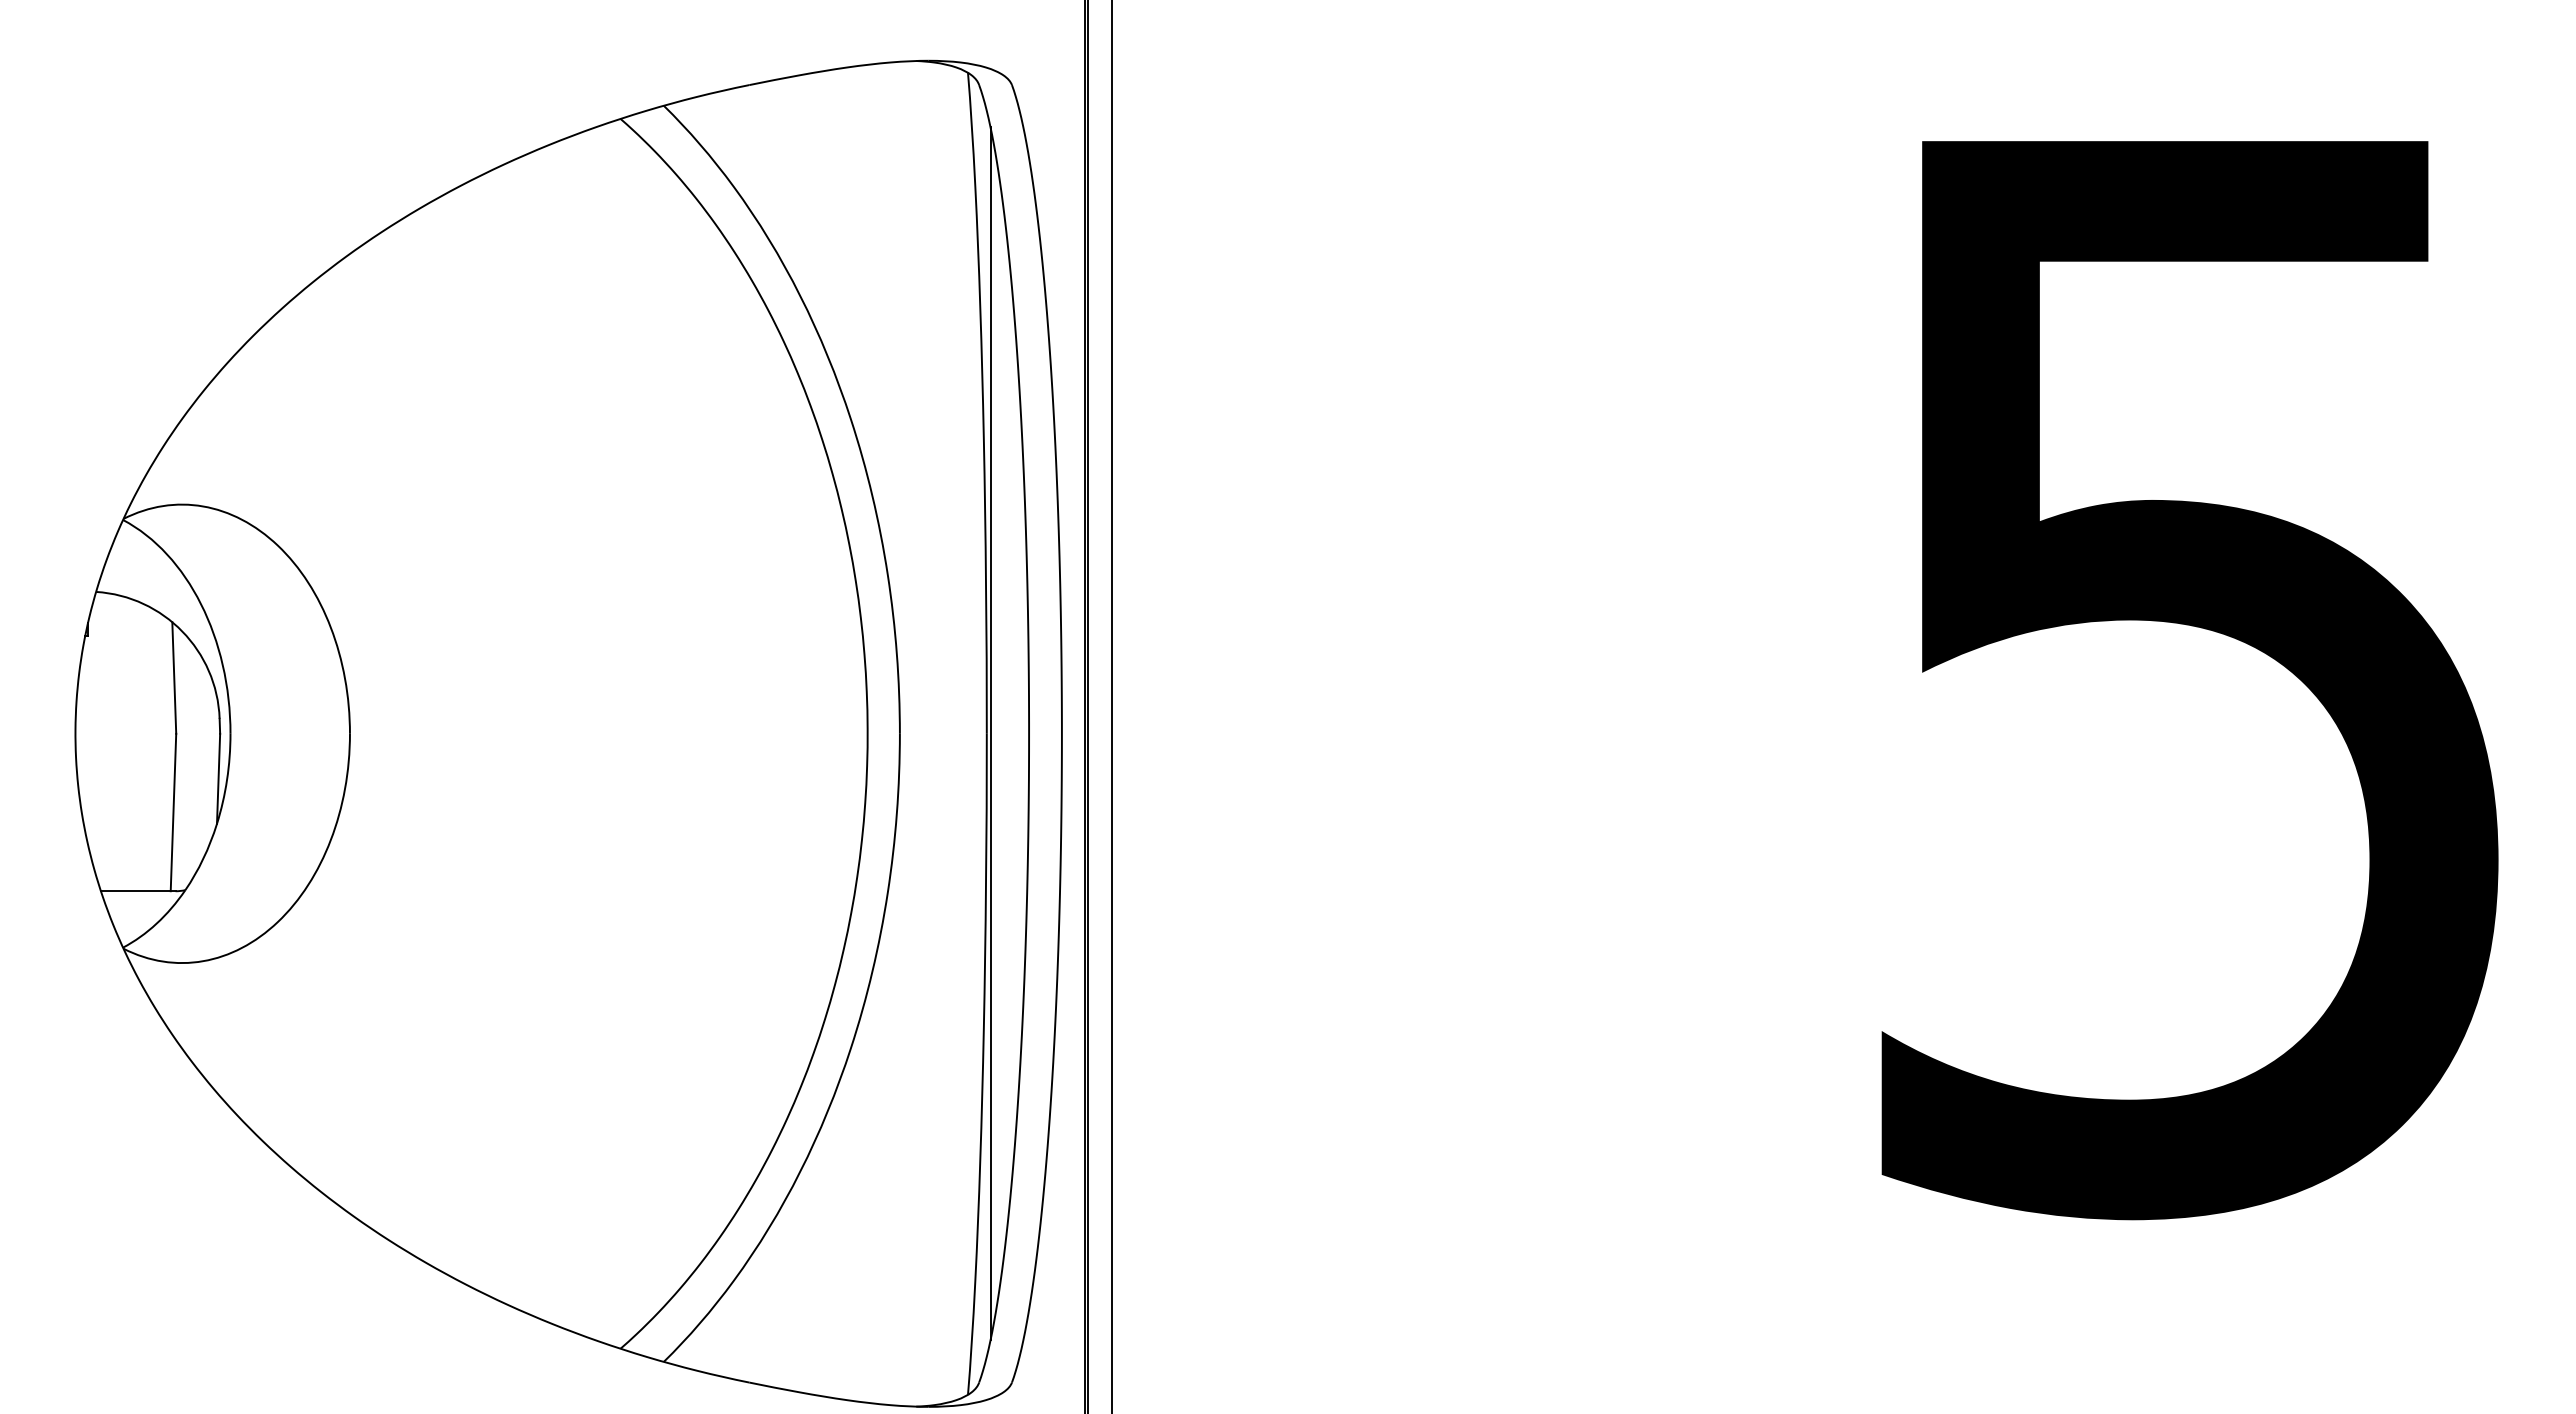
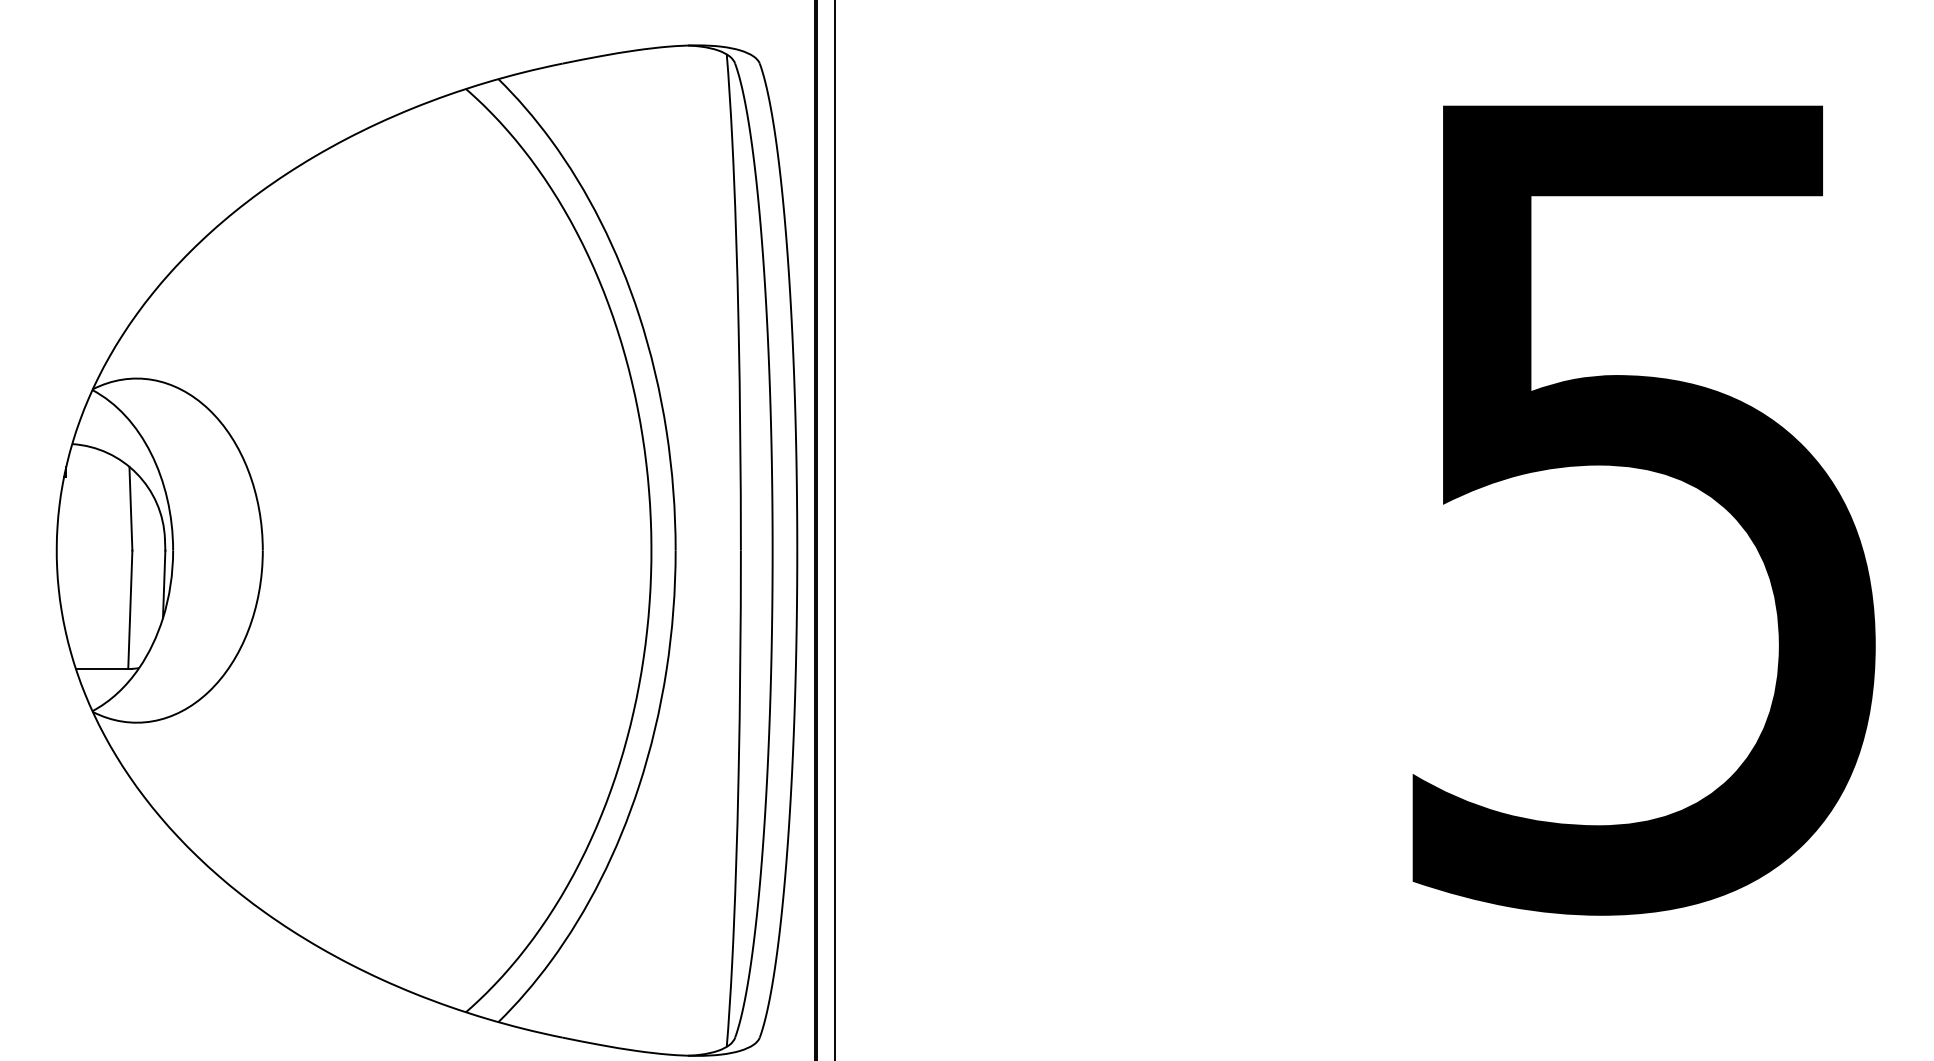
line: (990, 733) -> (743, 550), removed

